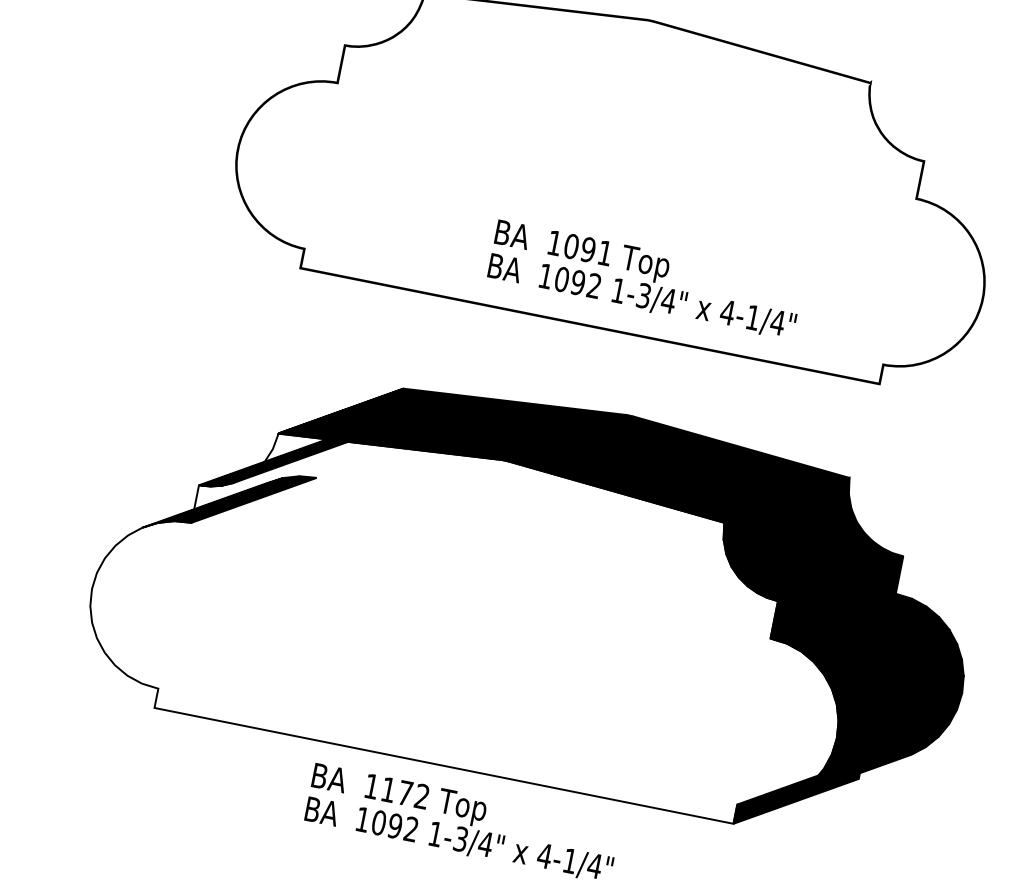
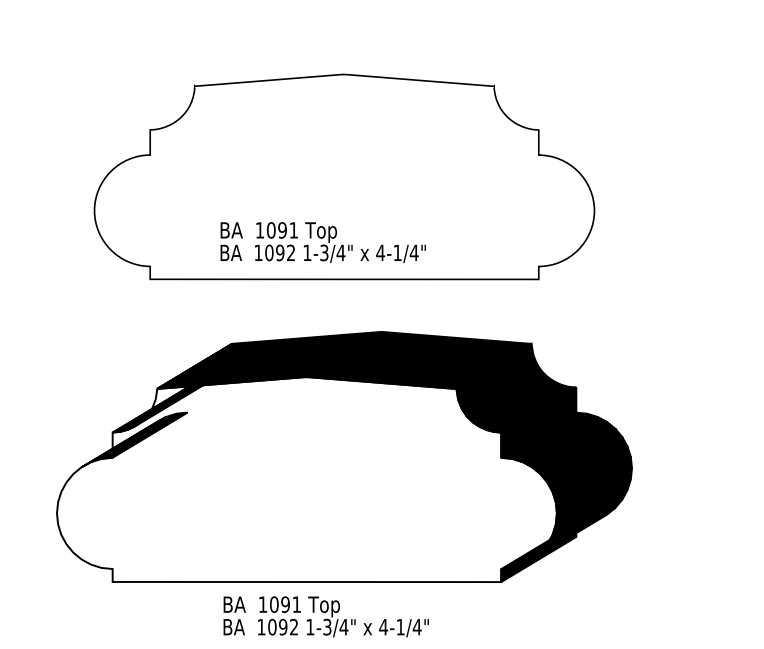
text: (644, 279) -> (322, 242), moved
text: (405, 792) -> (285, 604), 1172 -> 1091

